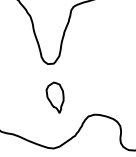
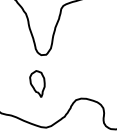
part: (55, 97) -> (37, 83), moved

